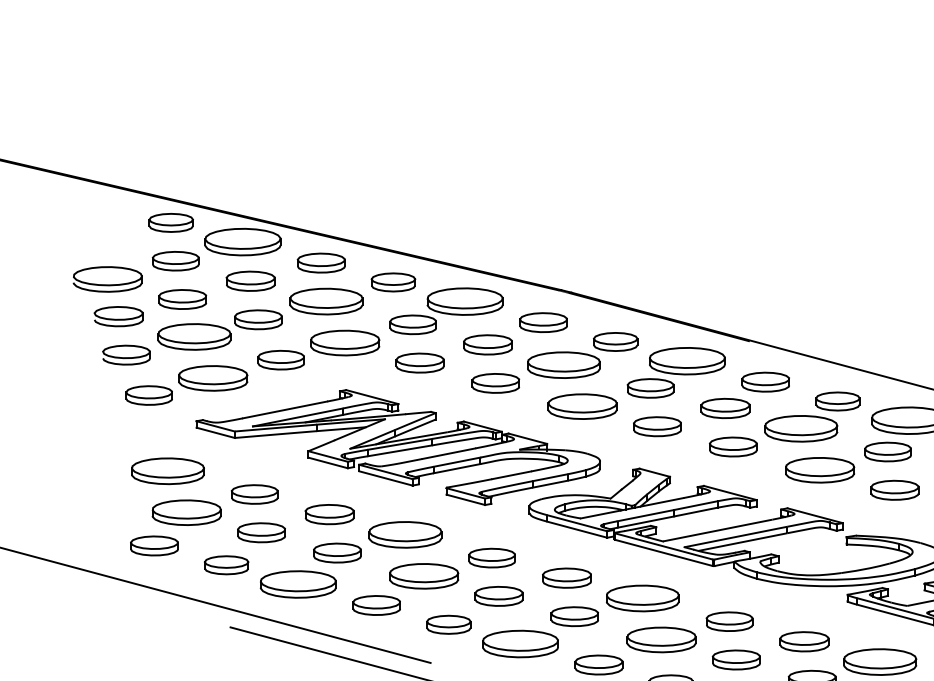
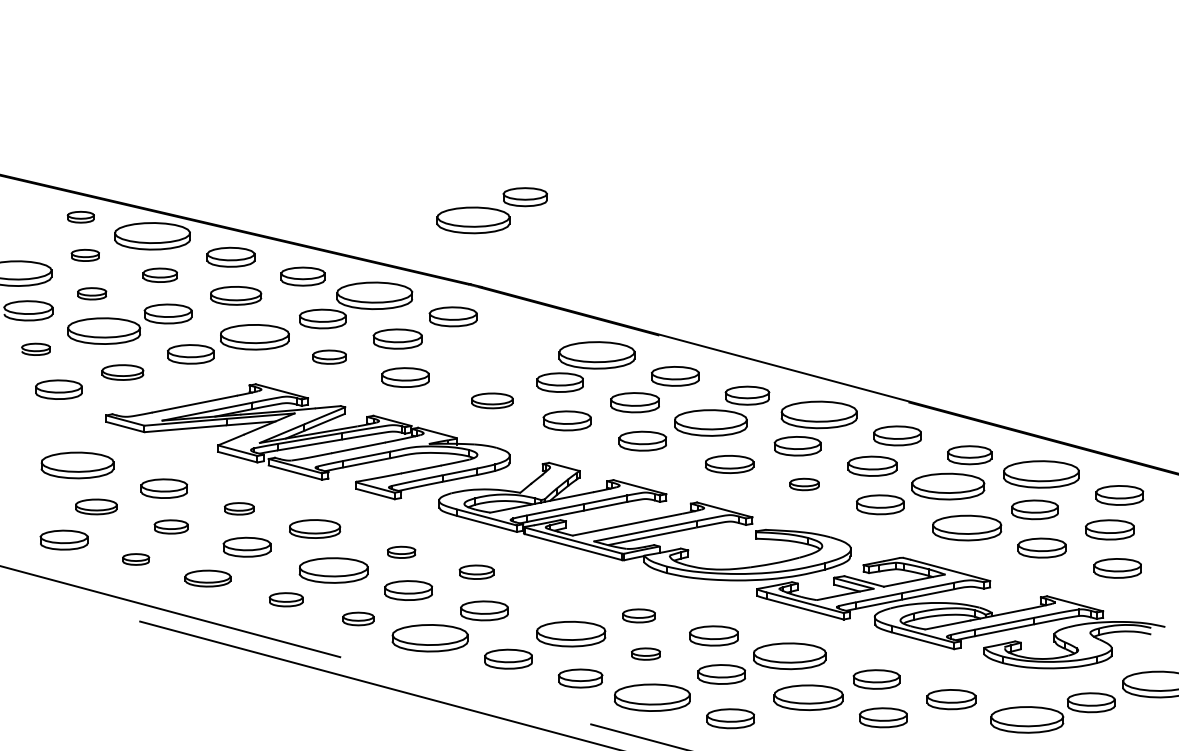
part: (170, 223) -> (80, 217), size x0.6
part: (175, 261) -> (85, 255), size x0.6
part: (250, 280) -> (160, 274), size x0.7
part: (181, 299) -> (91, 293), size x0.6
part: (325, 301) -> (235, 295), size x0.7
part: (125, 355) -> (35, 349), size x0.6
part: (581, 355) -> (491, 210), moved
part: (419, 362) -> (329, 356), size x0.7
part: (212, 378) -> (122, 372), size x0.6
part: (582, 406) -> (492, 400), size x0.6
part: (819, 470) -> (729, 464), size x0.7
part: (894, 490) -> (804, 484), size x0.6
part: (186, 512) -> (96, 506), size x0.6
part: (329, 514) -> (239, 508), size x0.6
part: (260, 532) -> (170, 526), size x0.7
part: (404, 534) -> (314, 528), size x0.7
part: (491, 558) -> (401, 552), size x0.6
part: (225, 565) -> (135, 559), size x0.6
part: (566, 577) -> (476, 571), size x0.7
part: (297, 584) -> (207, 578), size x0.6
part: (642, 598) -> (552, 592), removed
part: (375, 605) -> (285, 599), size x0.7
part: (728, 621) -> (638, 615), size x0.7
part: (448, 624) -> (358, 618), size x0.7
part: (735, 659) -> (645, 653), size x0.6

